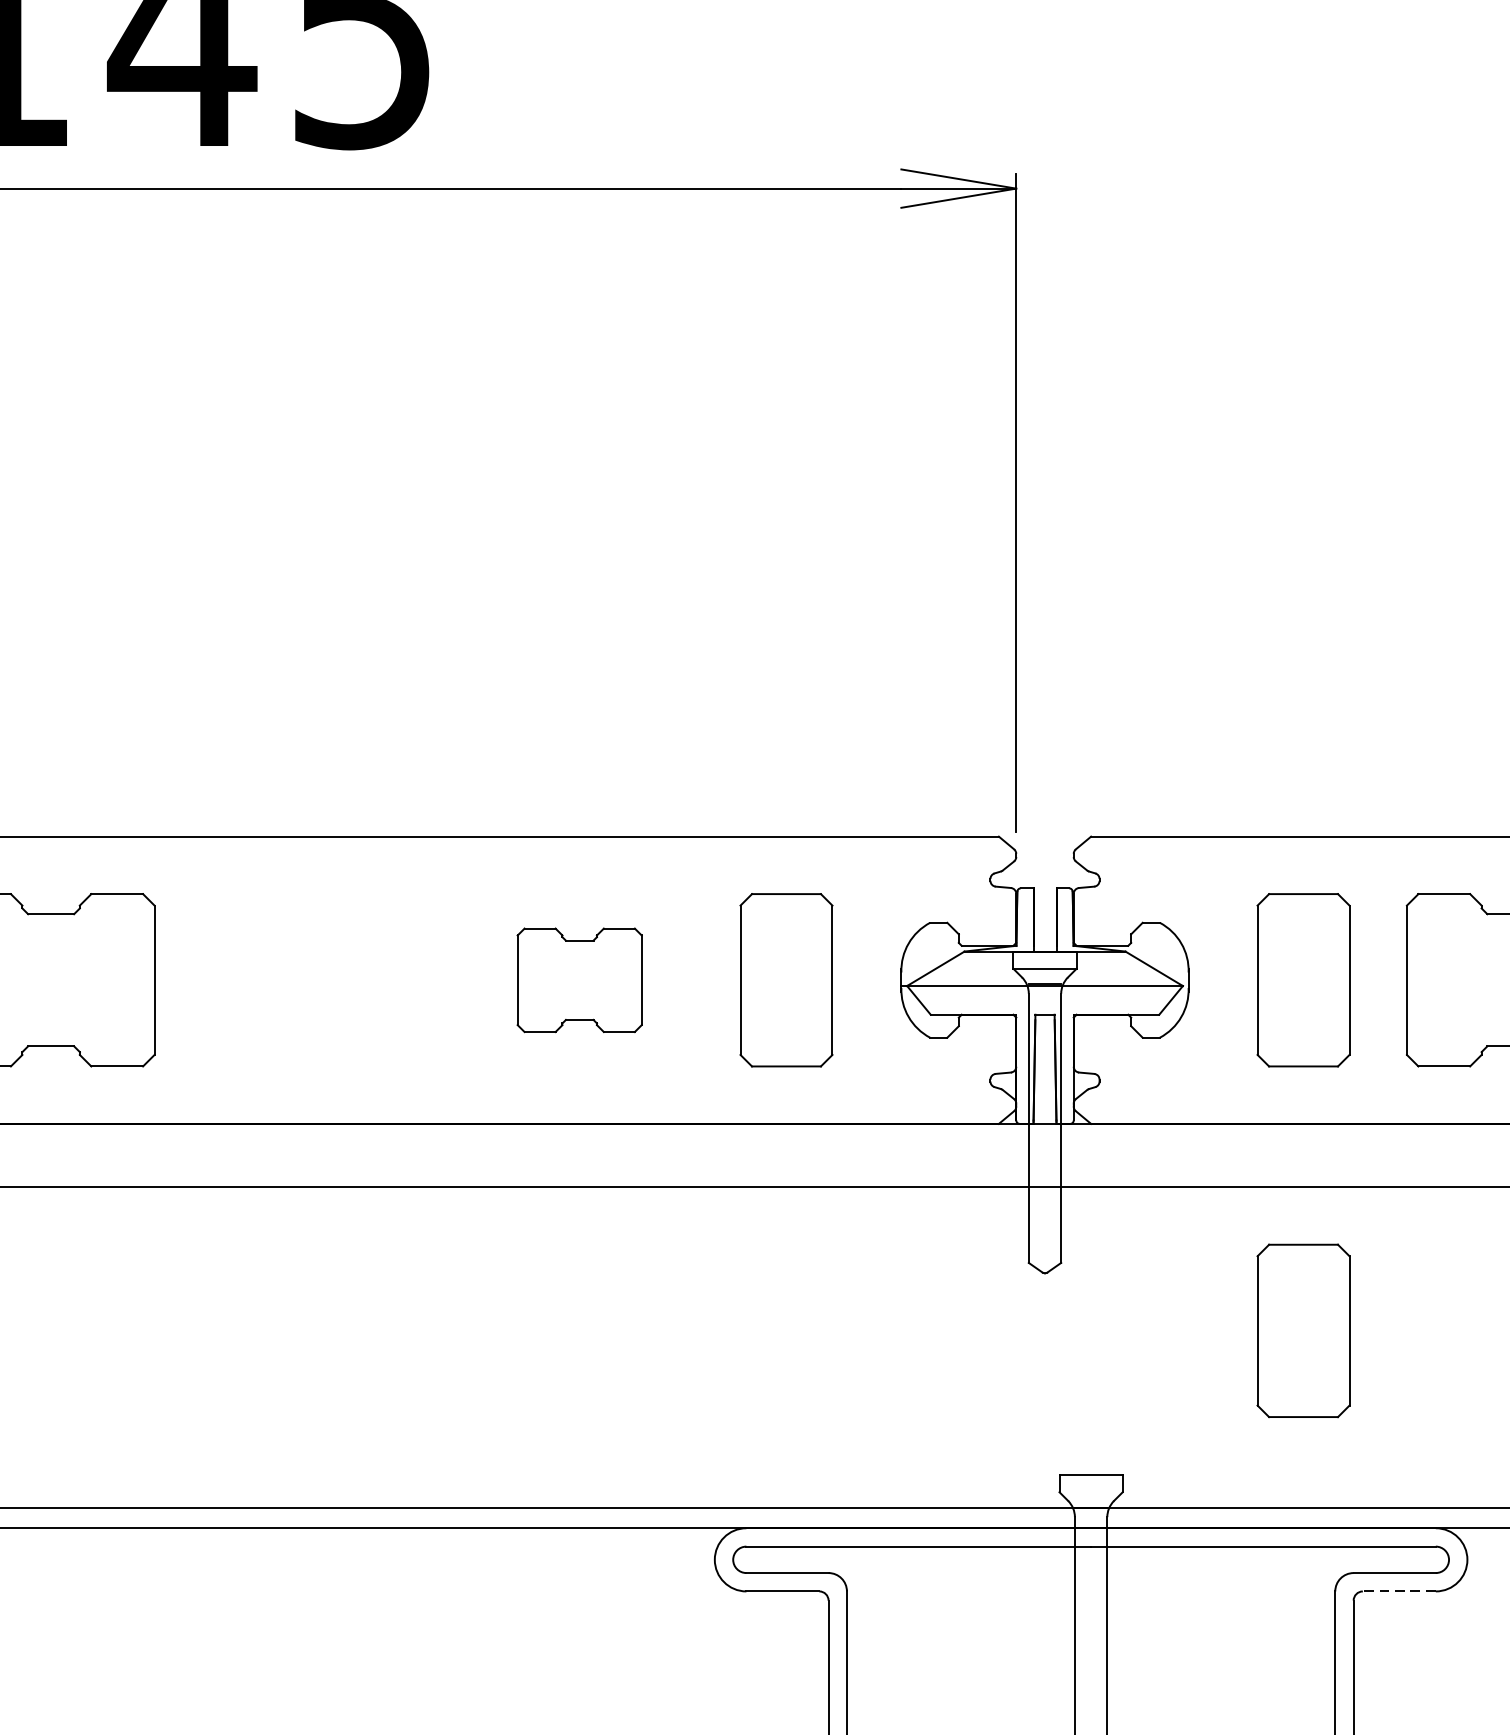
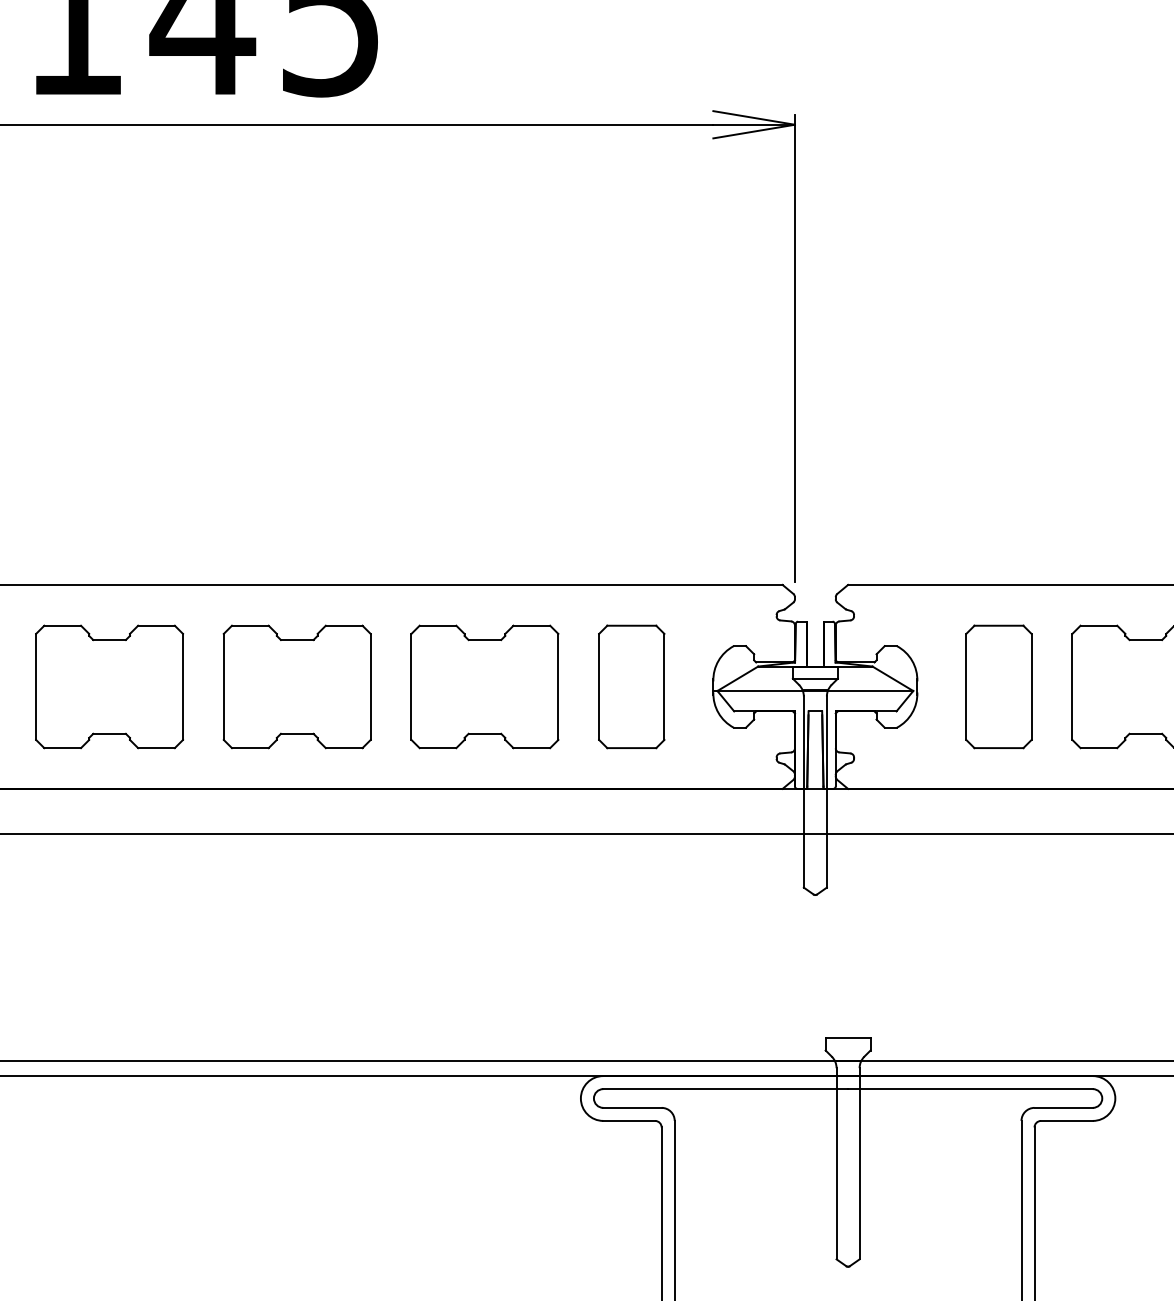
part: (314, 979) -> (296, 686), added
part: (579, 979) -> (484, 686), size x1.67
part: (1302, 1330) -> (998, 935), removed
line: (1398, 1590) -> (1066, 1120), dashed -> solid

